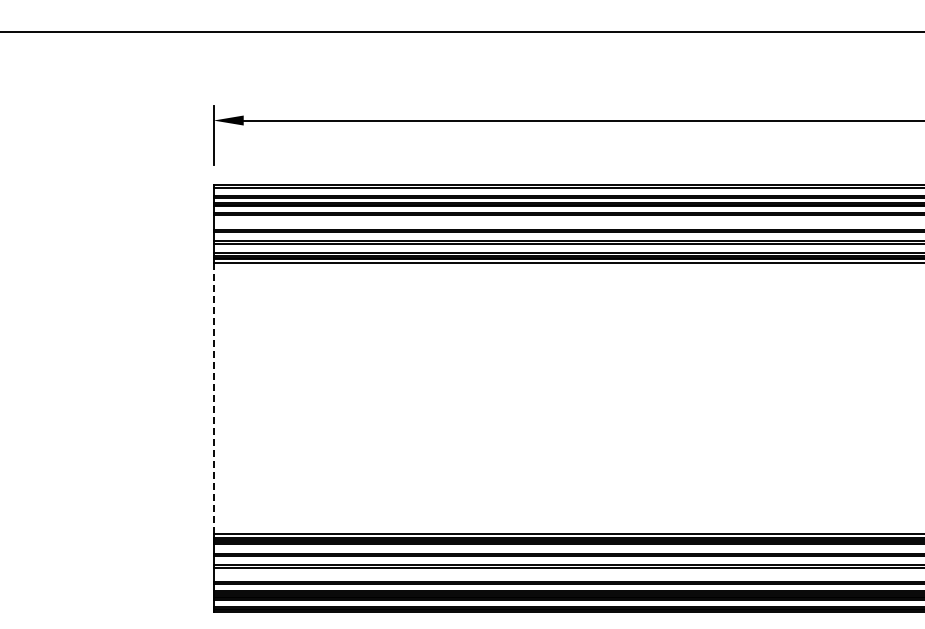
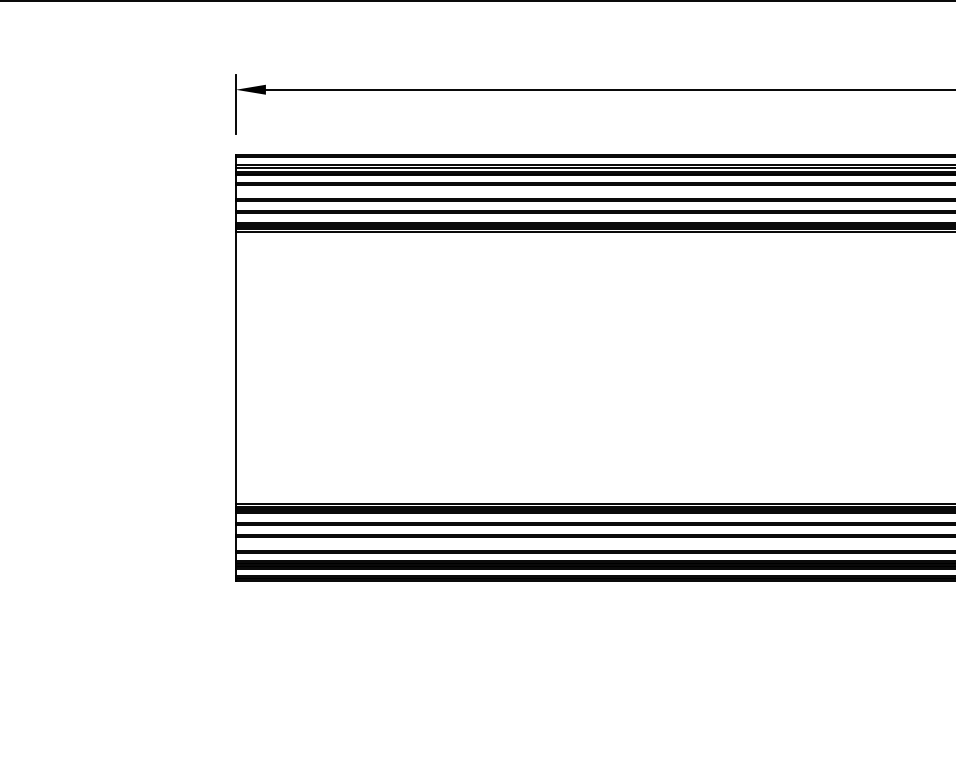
line: (213, 399) -> (235, 368), dashed -> solid

